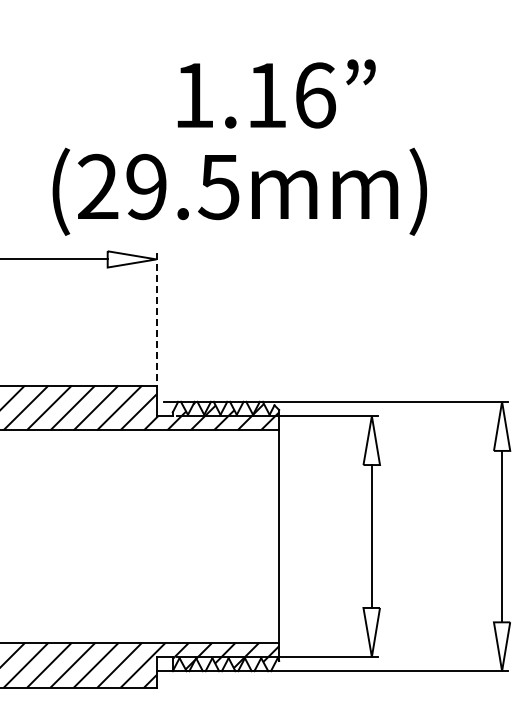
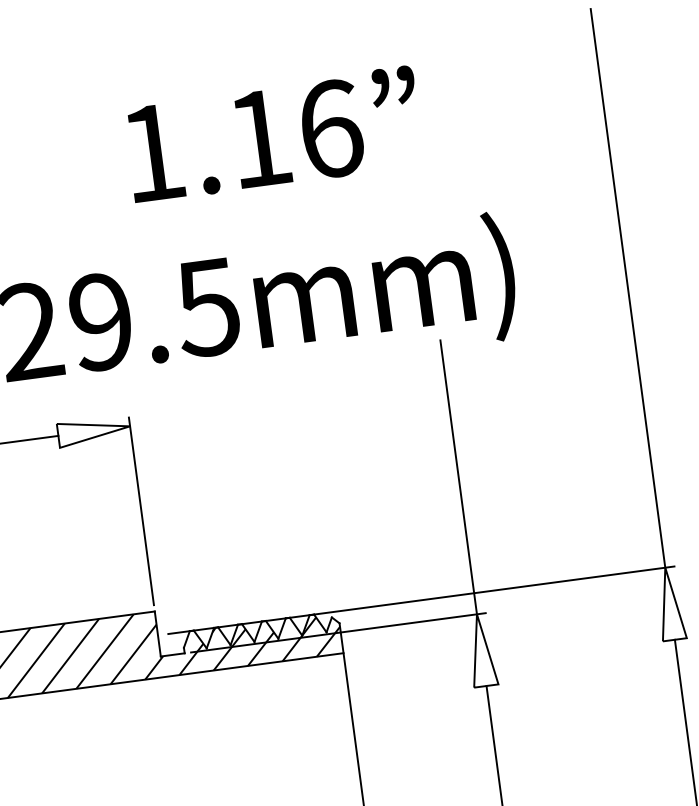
text: (276, 93) -> (273, 133), moved
line: (502, 211) -> (628, 288), added
line: (156, 317) -> (141, 511), dashed -> solid
line: (371, 322) -> (458, 476), added

